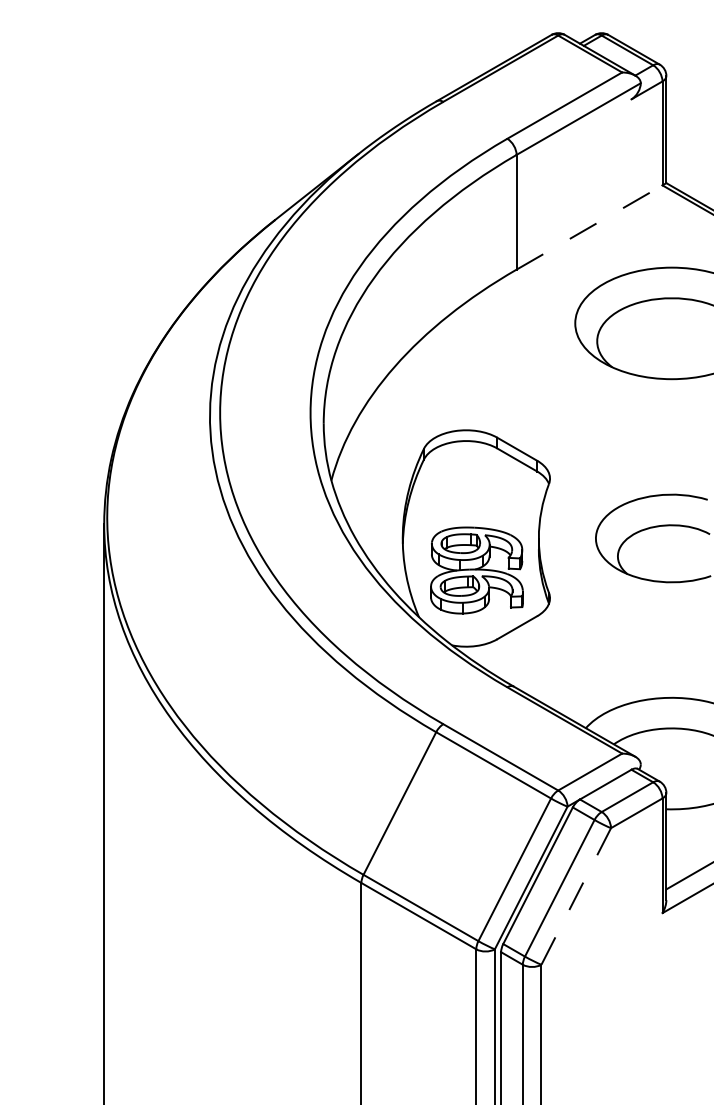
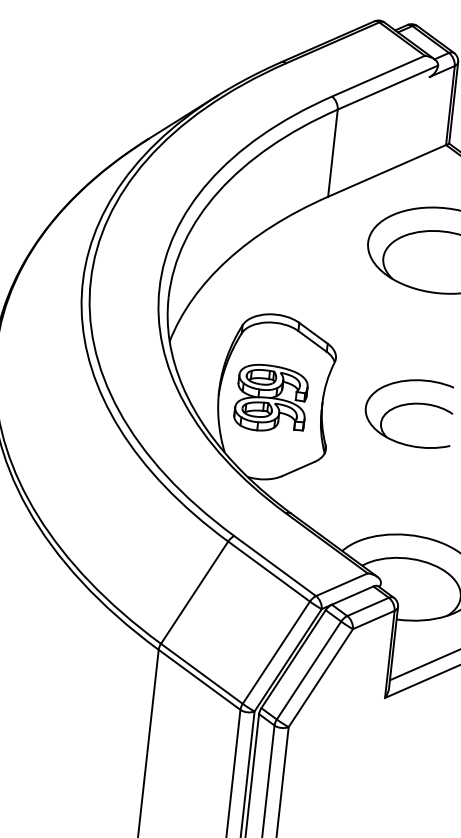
line: (590, 227) -> (387, 170), dashed -> solid
part: (476, 570) -> (271, 398), moved
line: (576, 896) -> (321, 678), dashed -> solid

